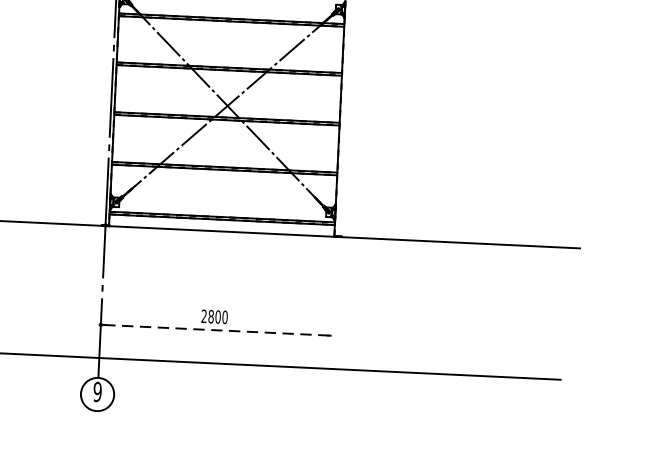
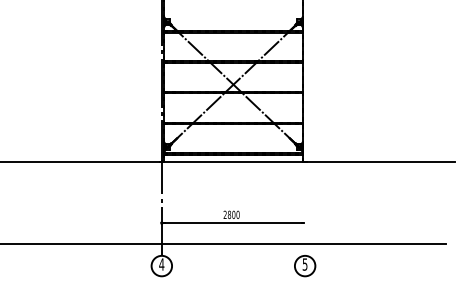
line: (216, 330) -> (233, 223), dashed -> solid
text: (97, 391) -> (161, 264), 9 -> 4
part: (330, 406) -> (305, 266), added

